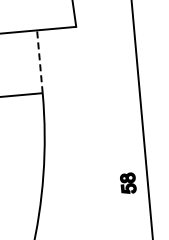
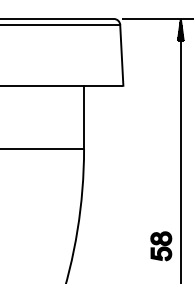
line: (40, 61) -> (84, 117), dashed -> solid
part: (128, 183) -> (161, 246), size x1.43

